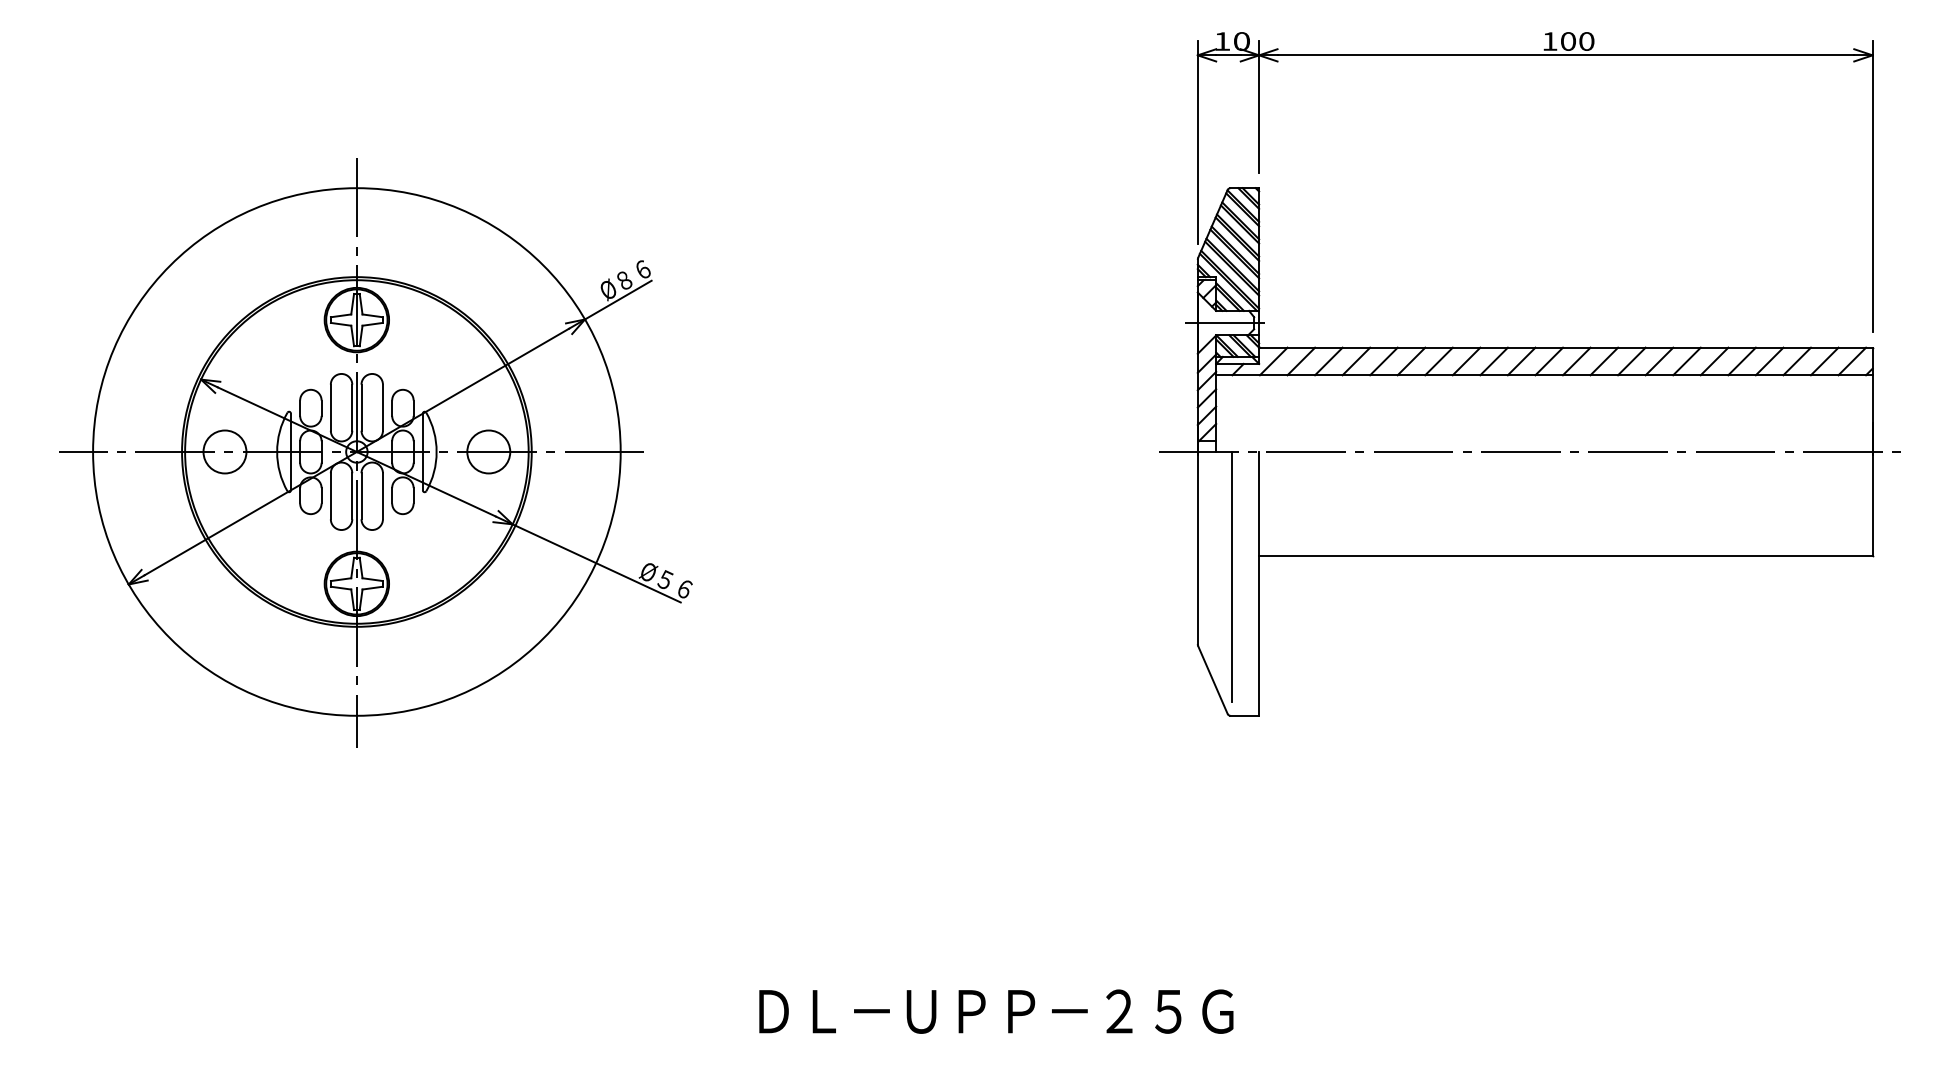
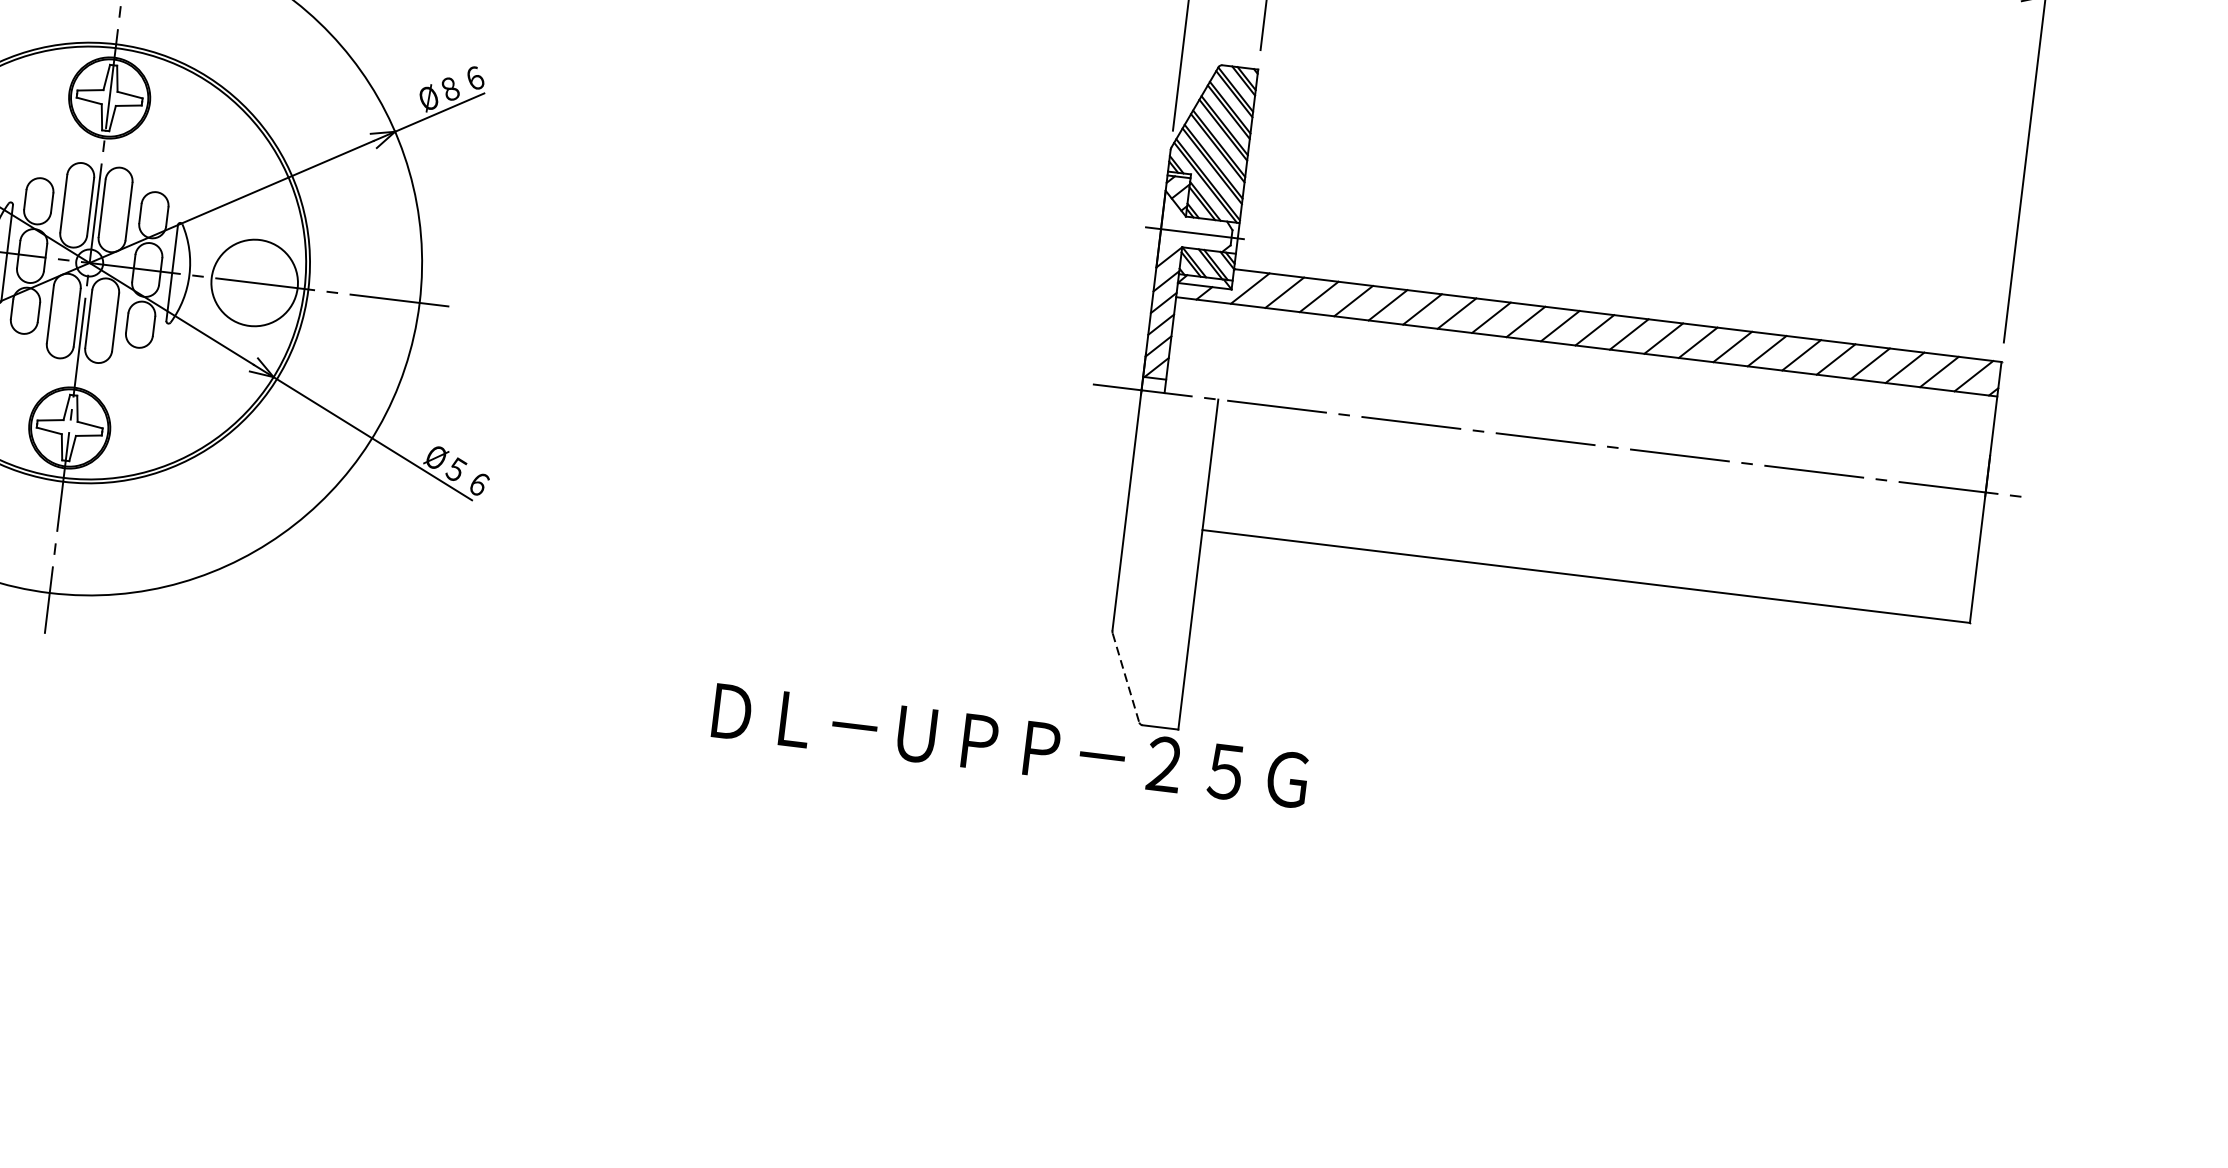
circle: (488, 451) -> (254, 282), size x1.6
line: (1231, 576) -> (1164, 551), removed
line: (1212, 680) -> (1125, 678), solid -> dashed
text: (996, 1011) -> (1010, 745), moved

